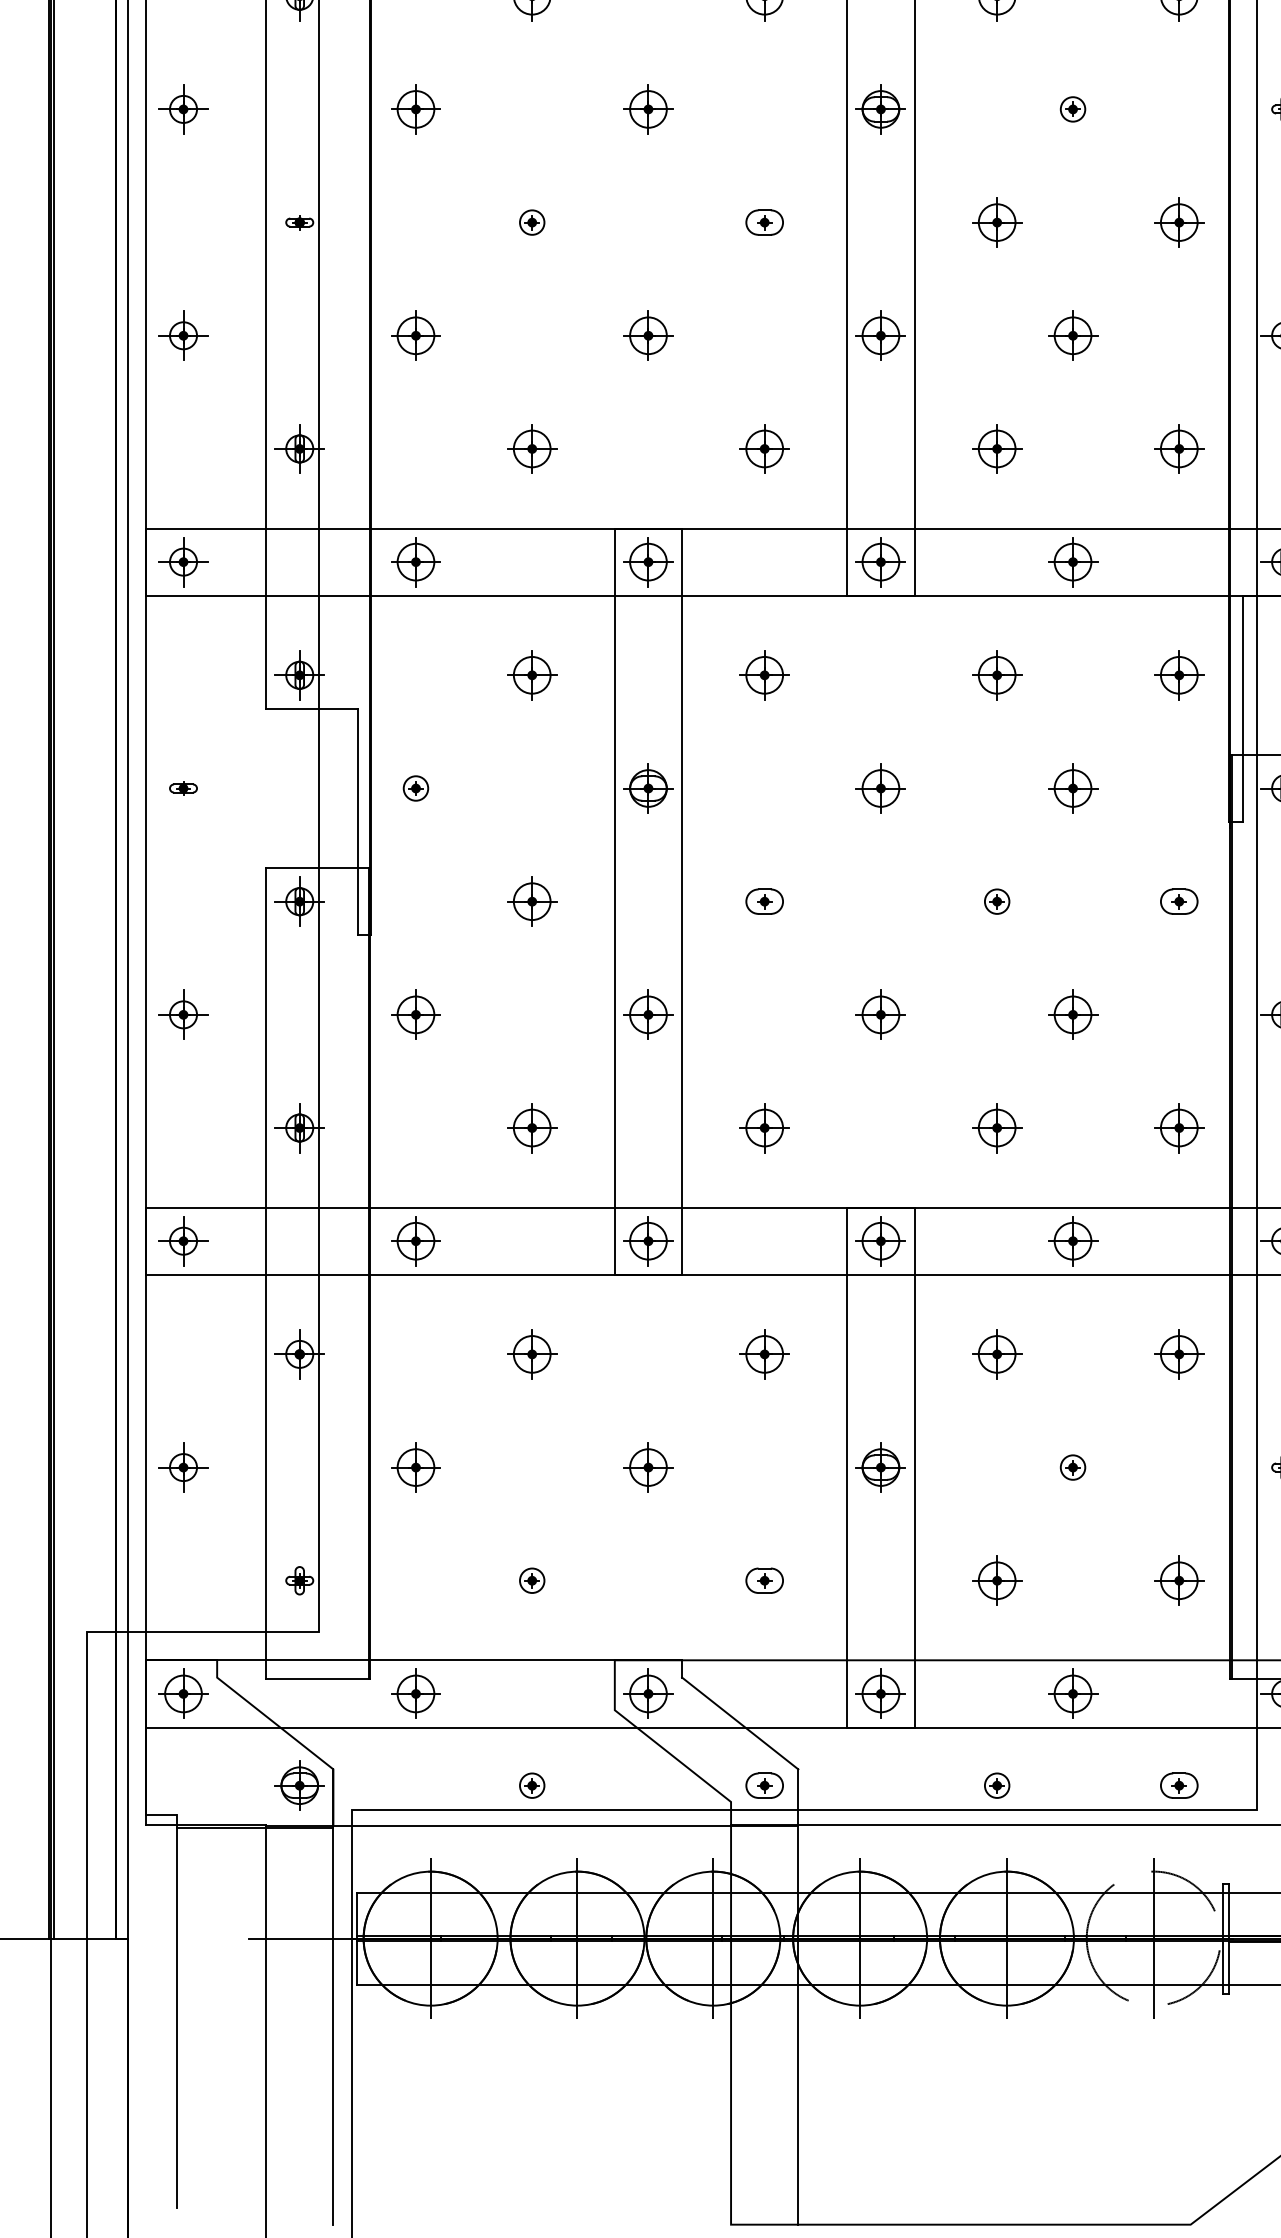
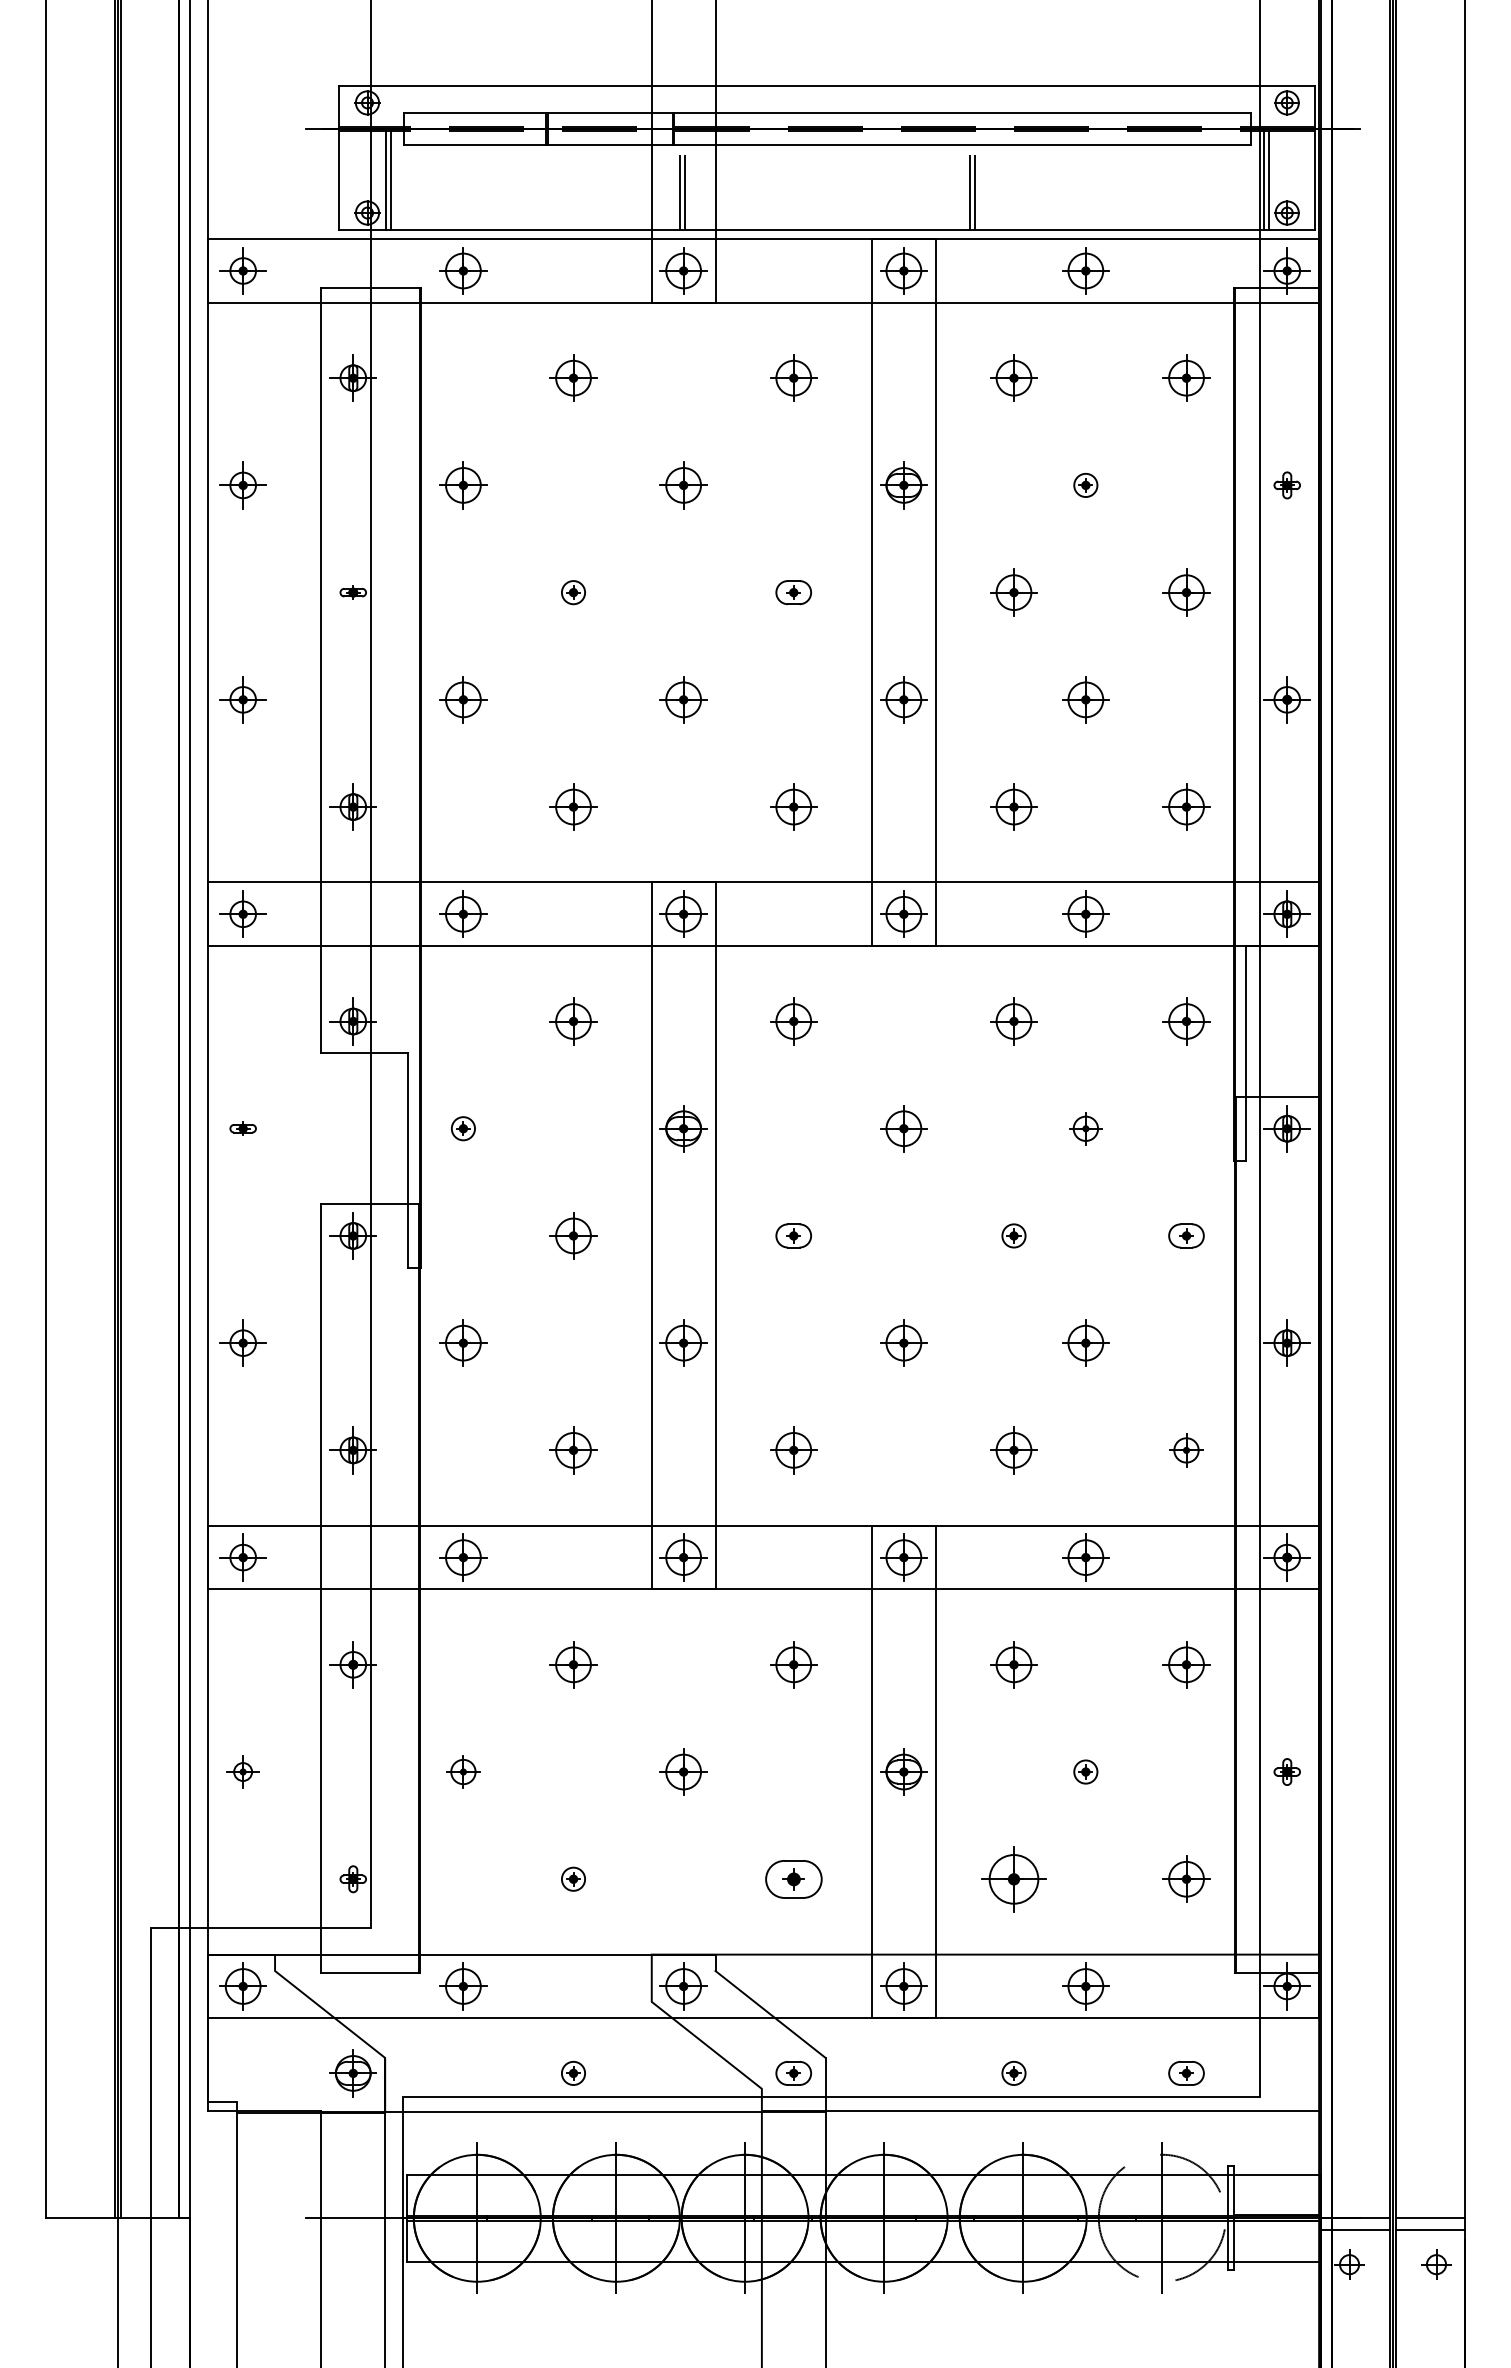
part: (1072, 788) -> (1085, 1128), size x0.7
part: (1179, 1128) -> (1186, 1450), size x0.7
part: (182, 1467) -> (242, 1771), size x0.7
part: (416, 1467) -> (463, 1771), size x0.7
part: (764, 1579) -> (793, 1878), size x1.6
part: (996, 1579) -> (1013, 1878), size x1.4

